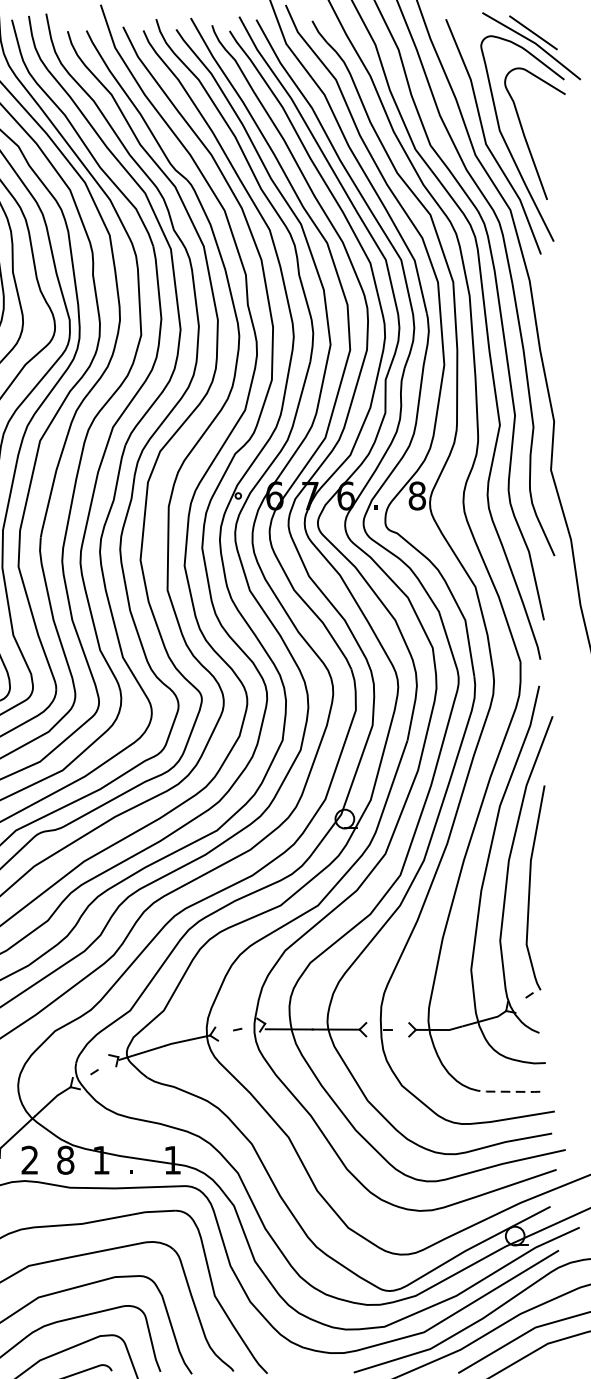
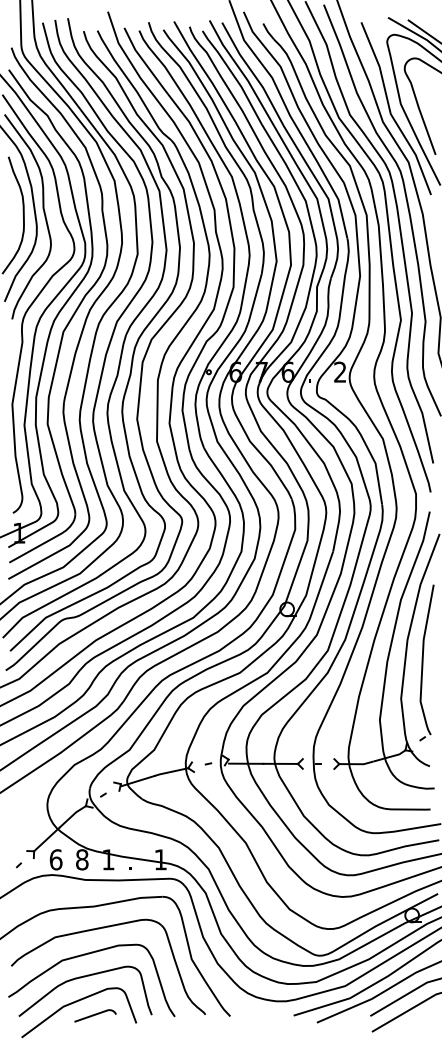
text: (417, 494) -> (340, 371), 8 -> 2
line: (508, 1091) -> (407, 809), dashed -> solid
text: (29, 1159) -> (55, 859), 2 -> 6

